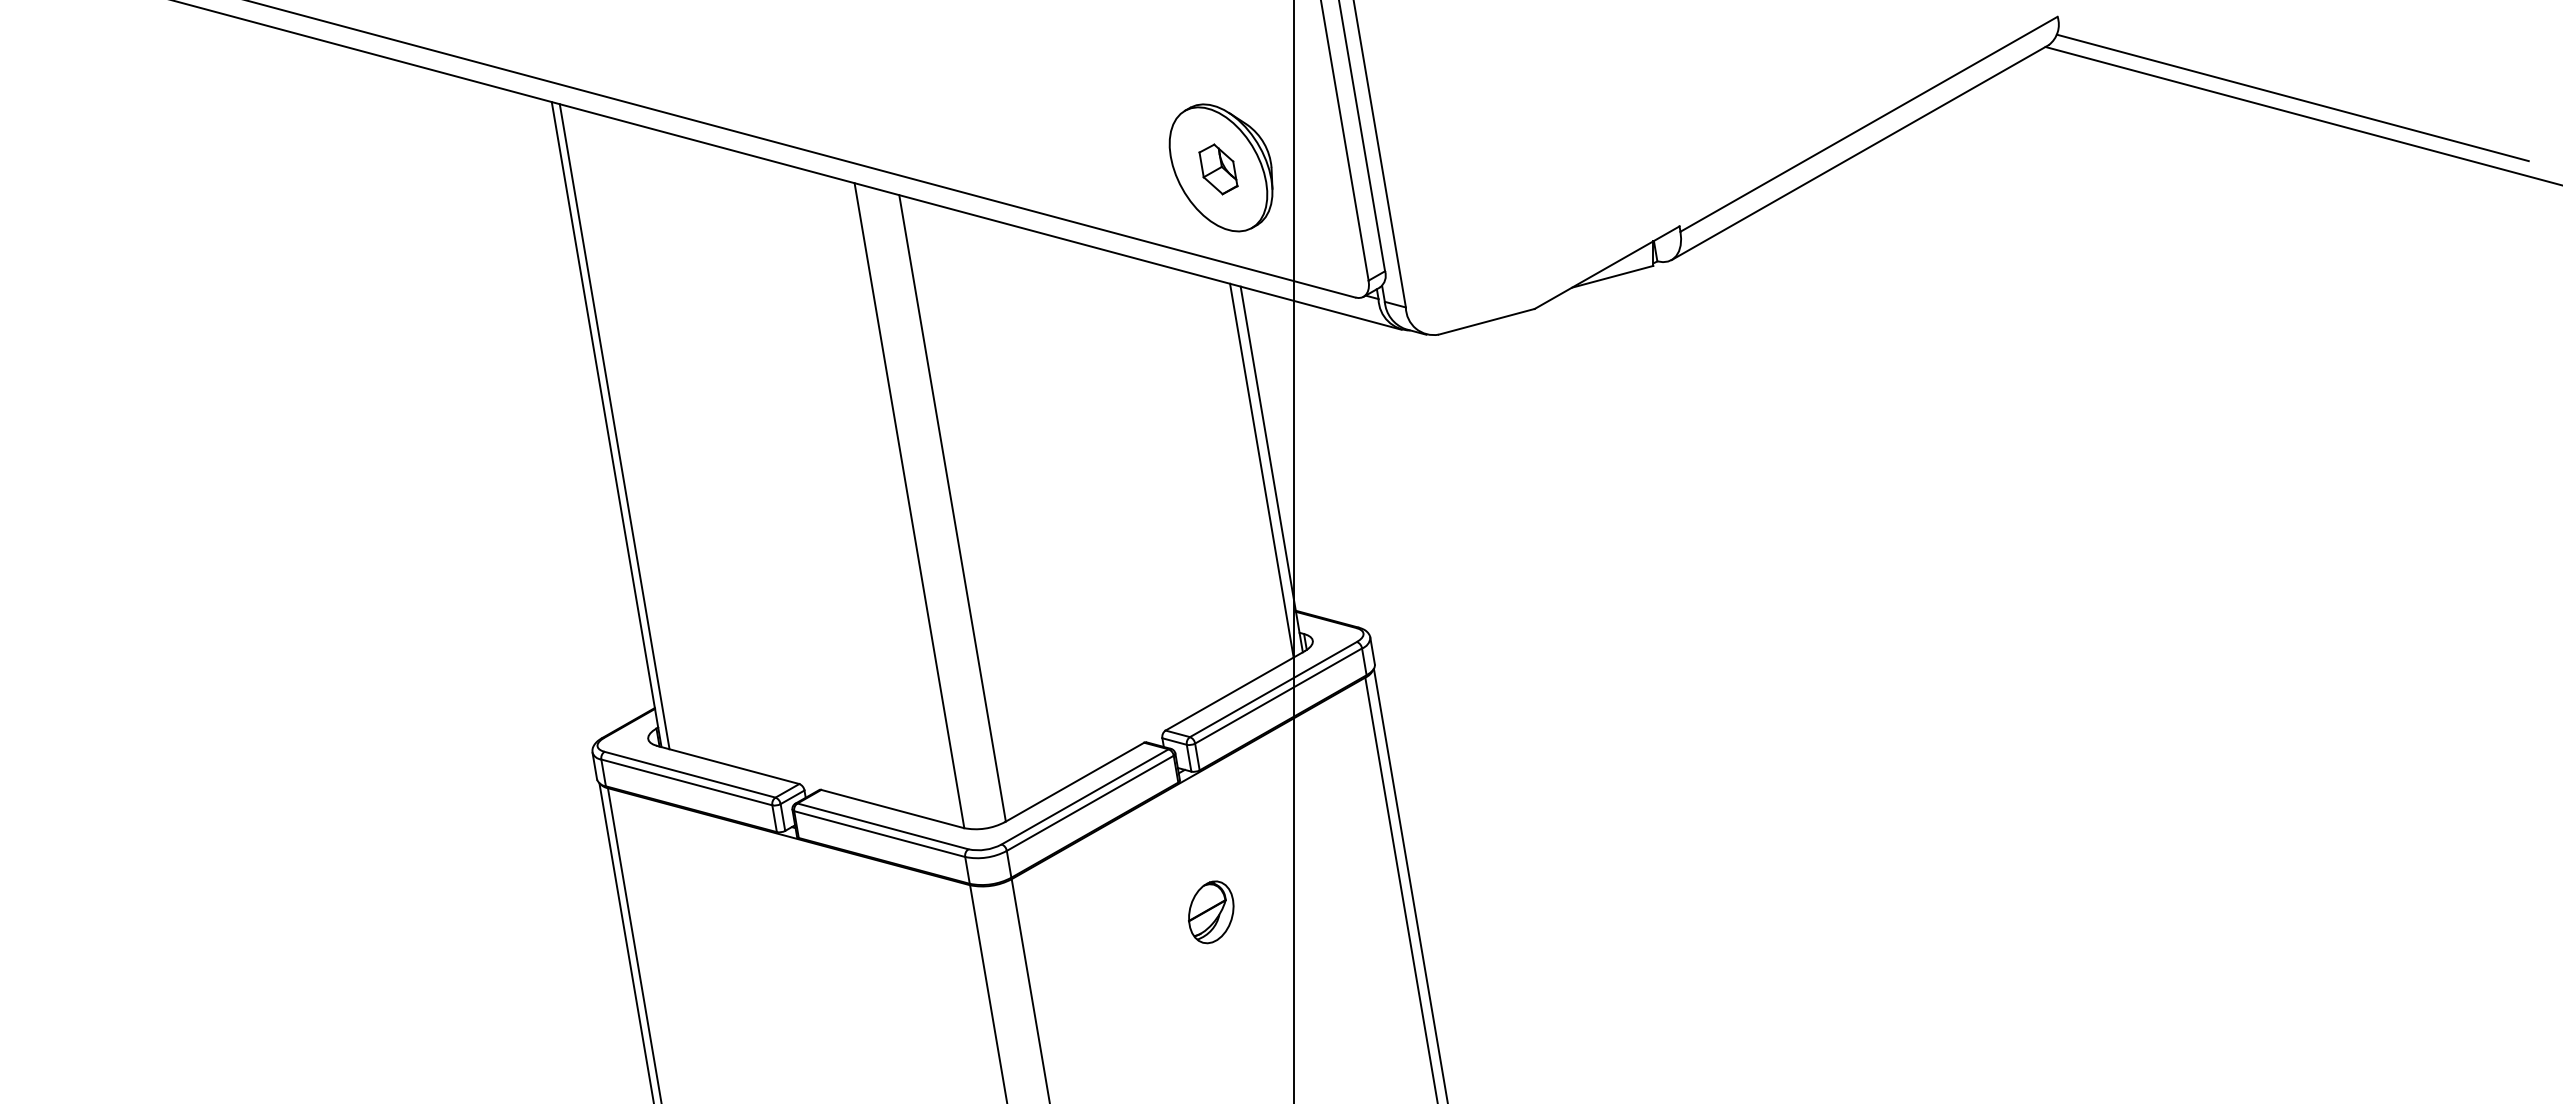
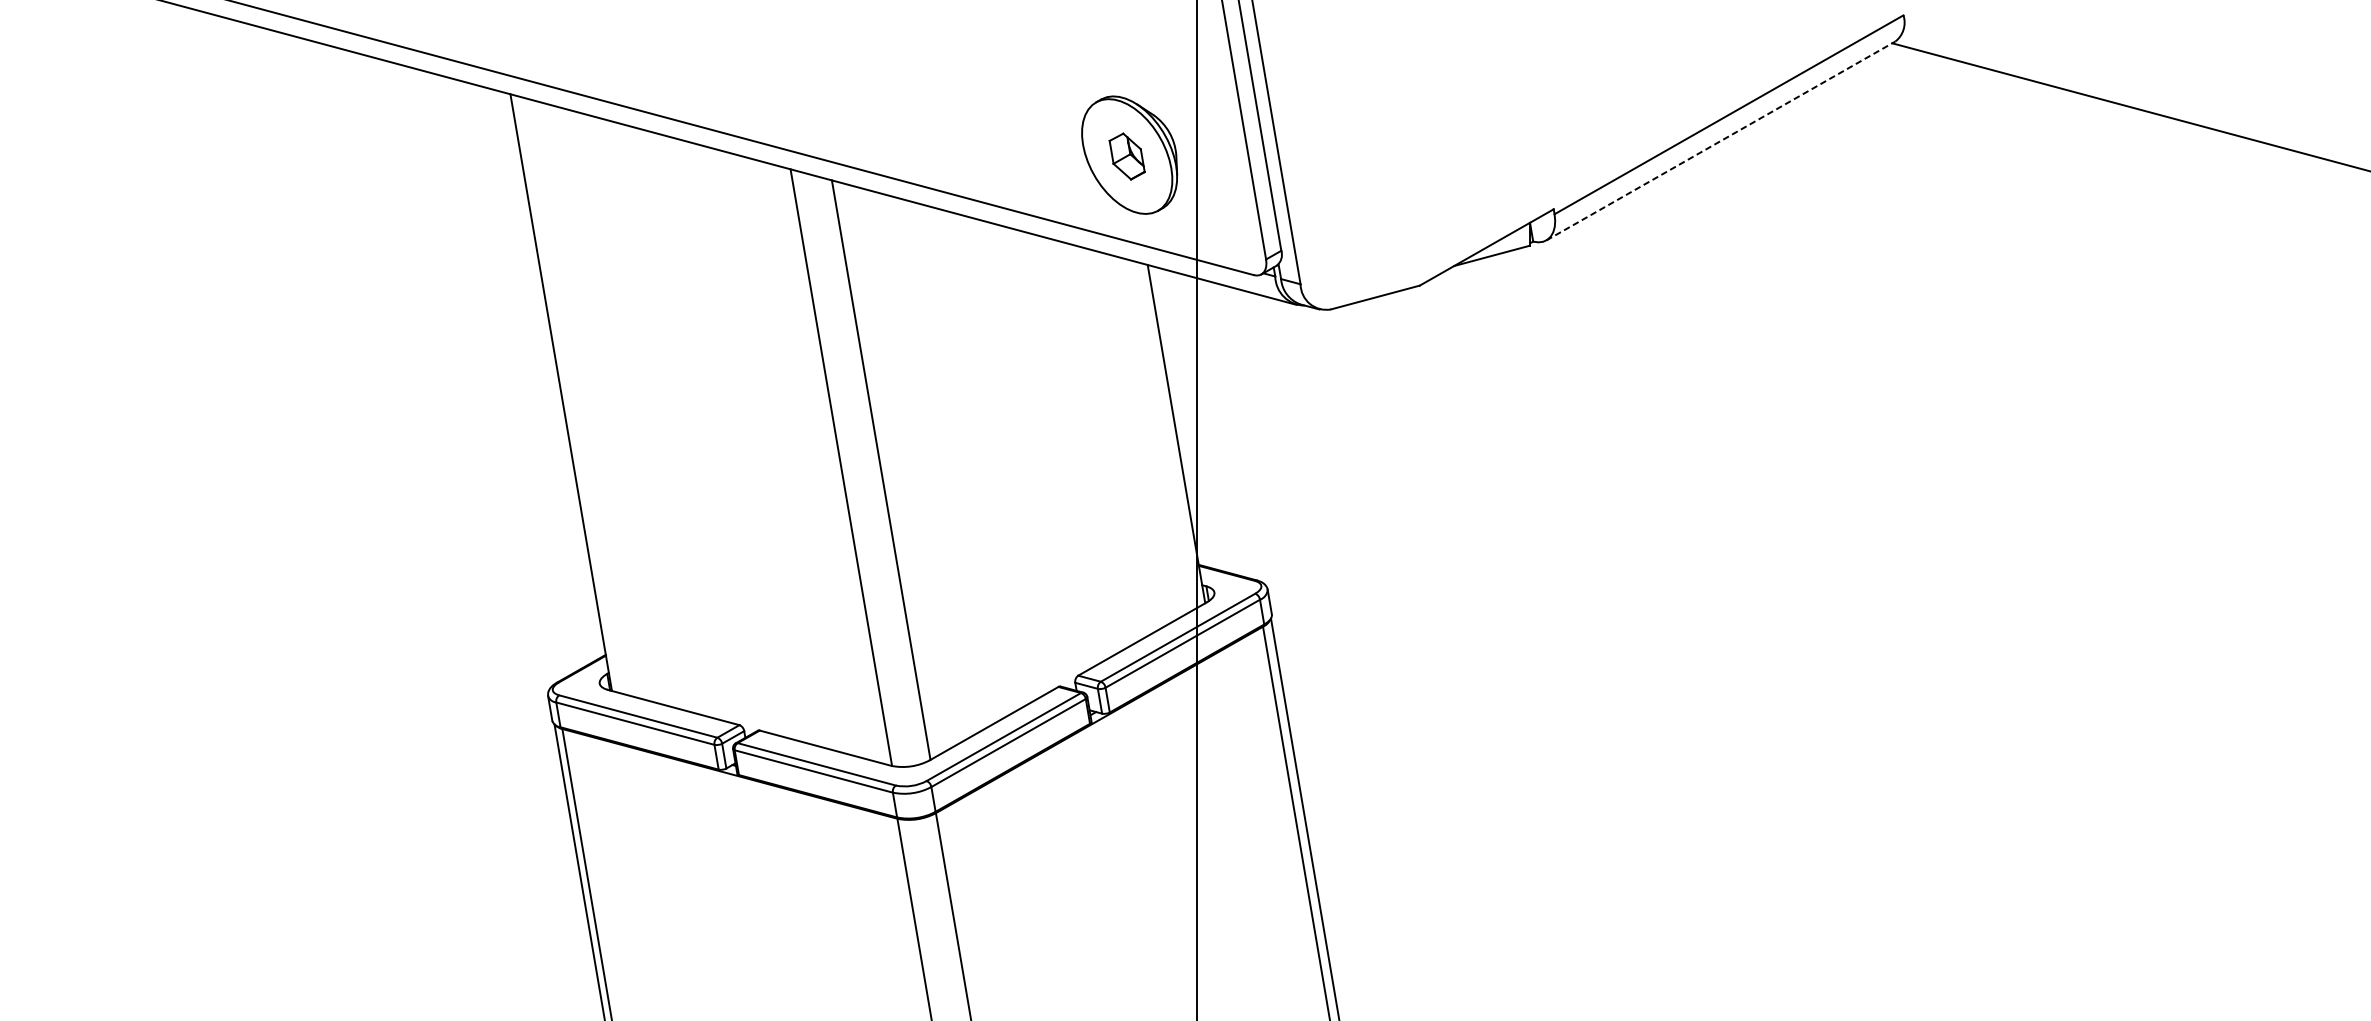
line: (2292, 97) -> (2120, 90), removed
line: (1860, 152) -> (1721, 140), solid -> dashed
line: (614, 426) -> (568, 394), removed
line: (1261, 470) -> (1166, 435), removed
part: (1211, 912) -> (1120, 843), removed

